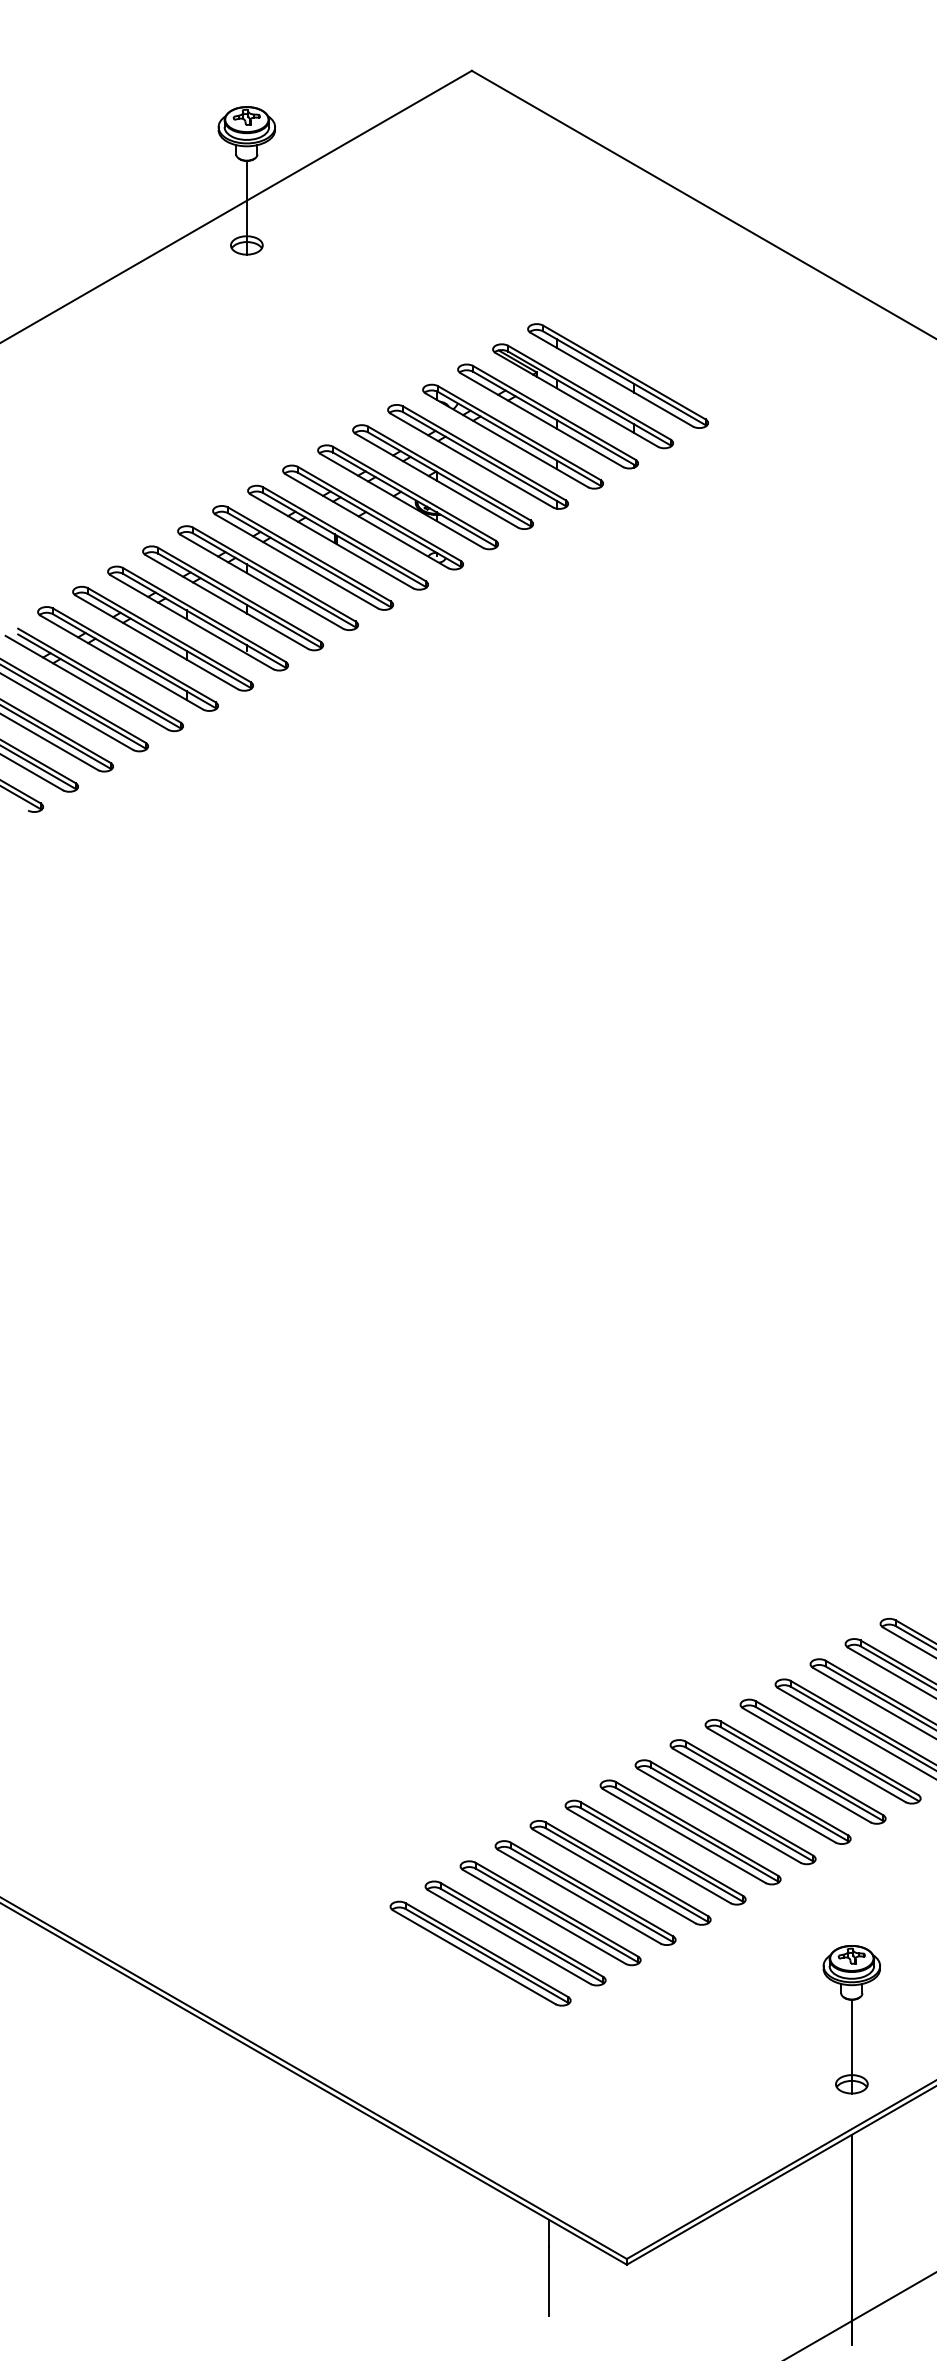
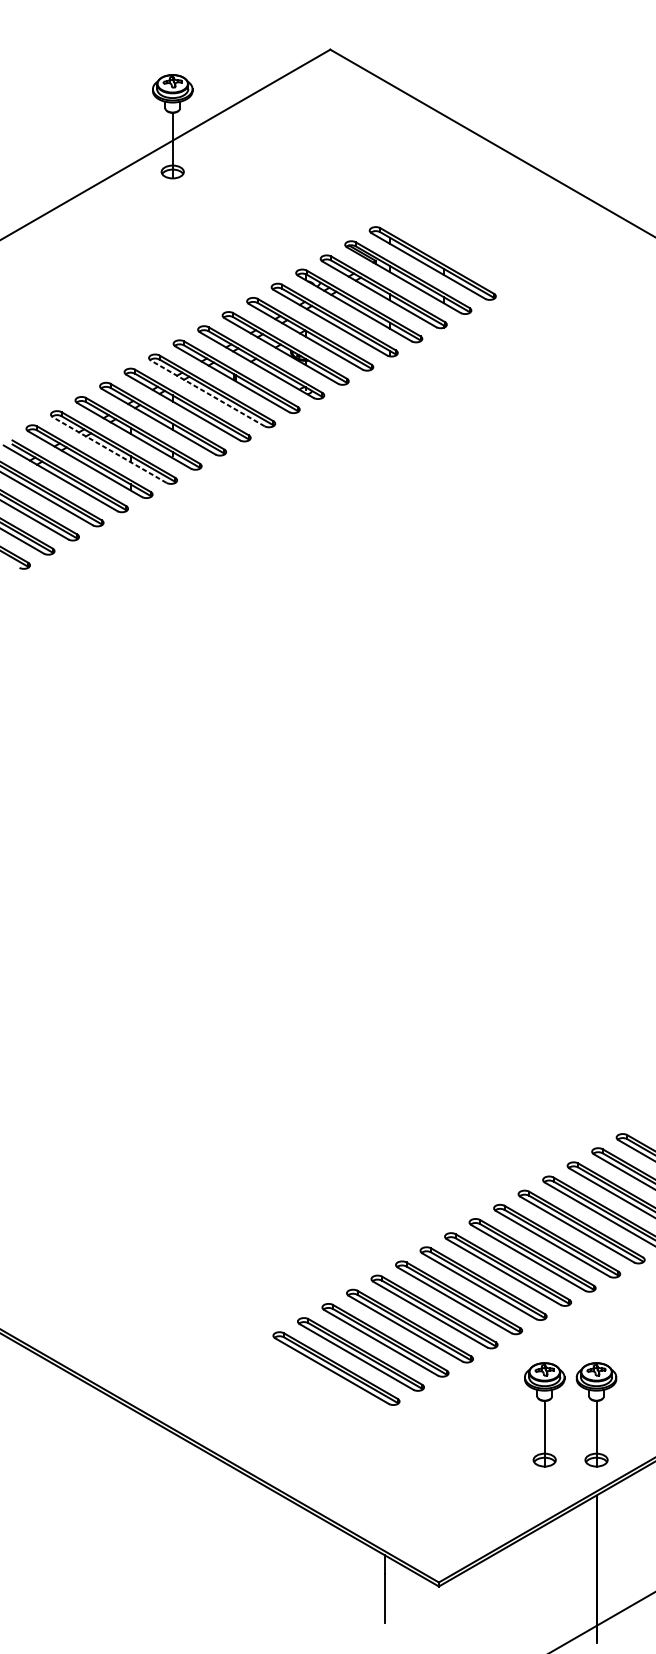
line: (296, 561) -> (207, 393), solid -> dashed
line: (156, 642) -> (109, 450), solid -> dashed
part: (777, 2019) -> (544, 1414), added

